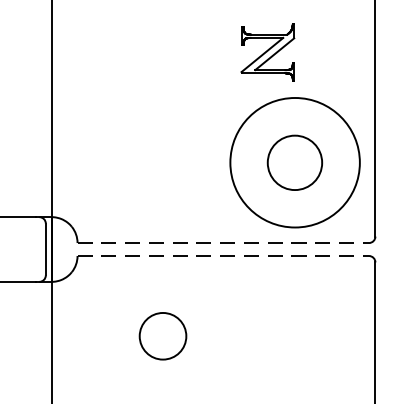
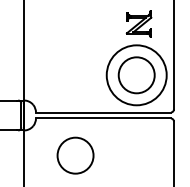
part: (266, 50) -> (138, 23), moved
circle: (294, 163) -> (136, 75), size x1.43
line: (223, 243) -> (103, 112), dashed -> solid
line: (223, 255) -> (103, 118), dashed -> solid
circle: (162, 335) -> (75, 155), size x1.67

